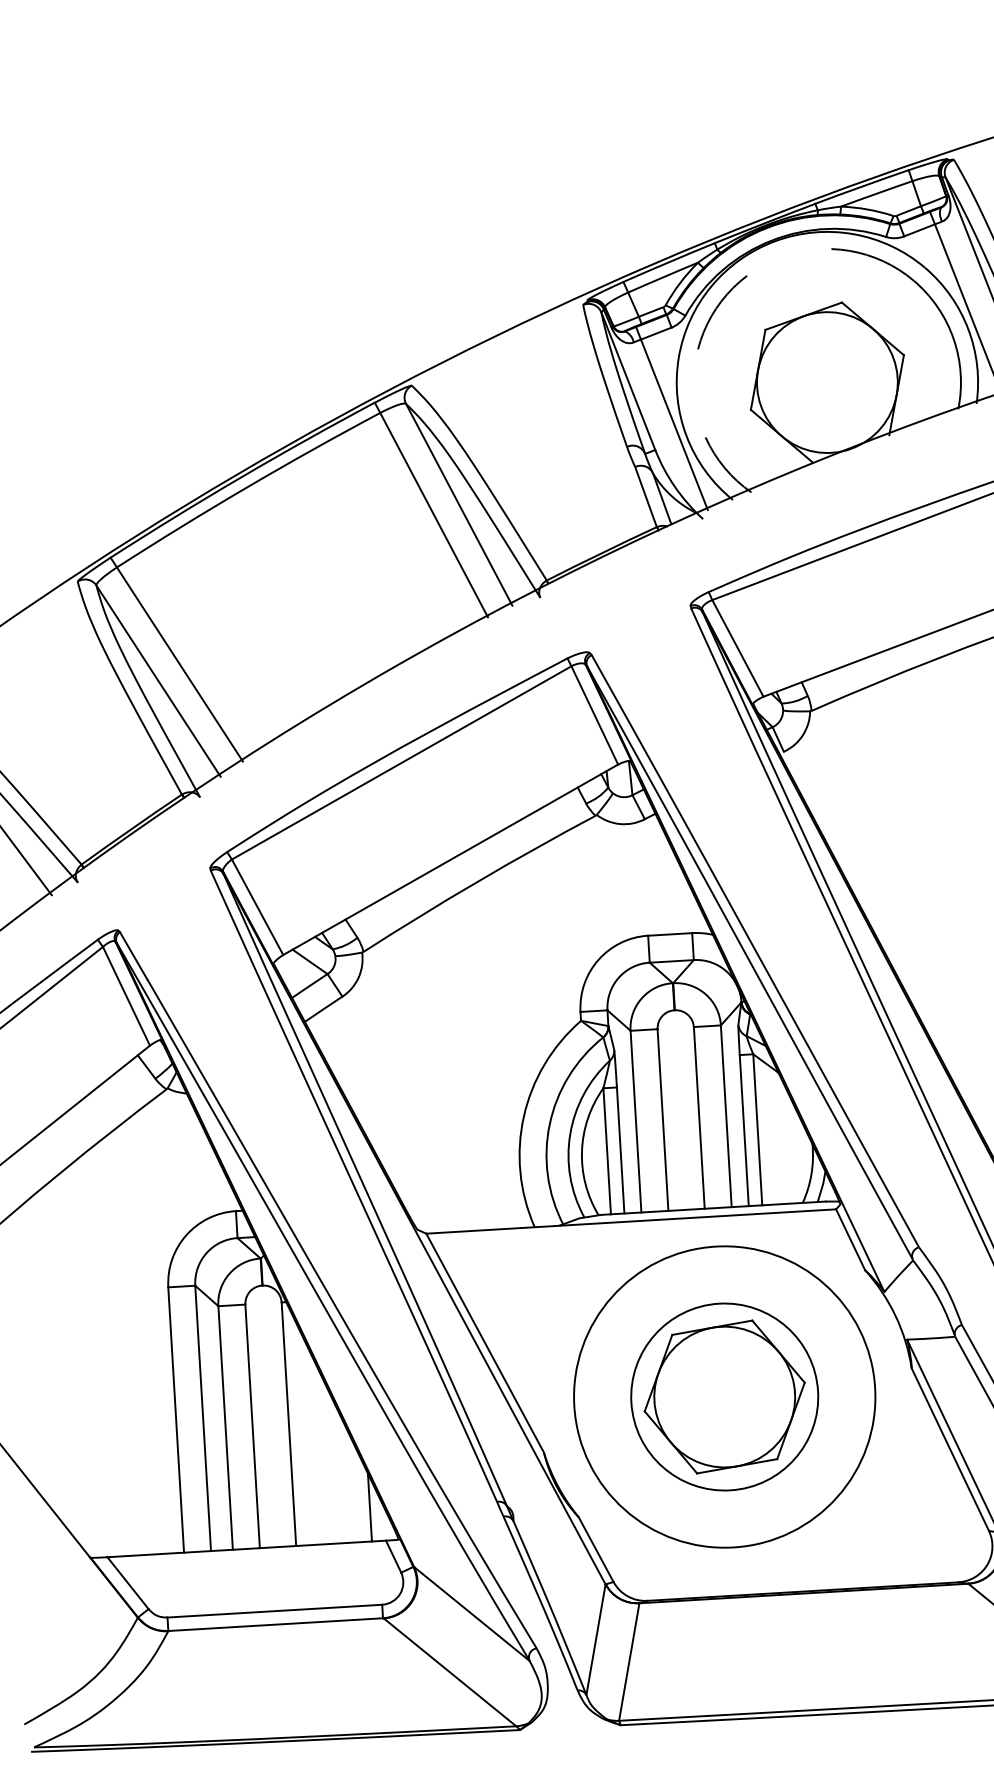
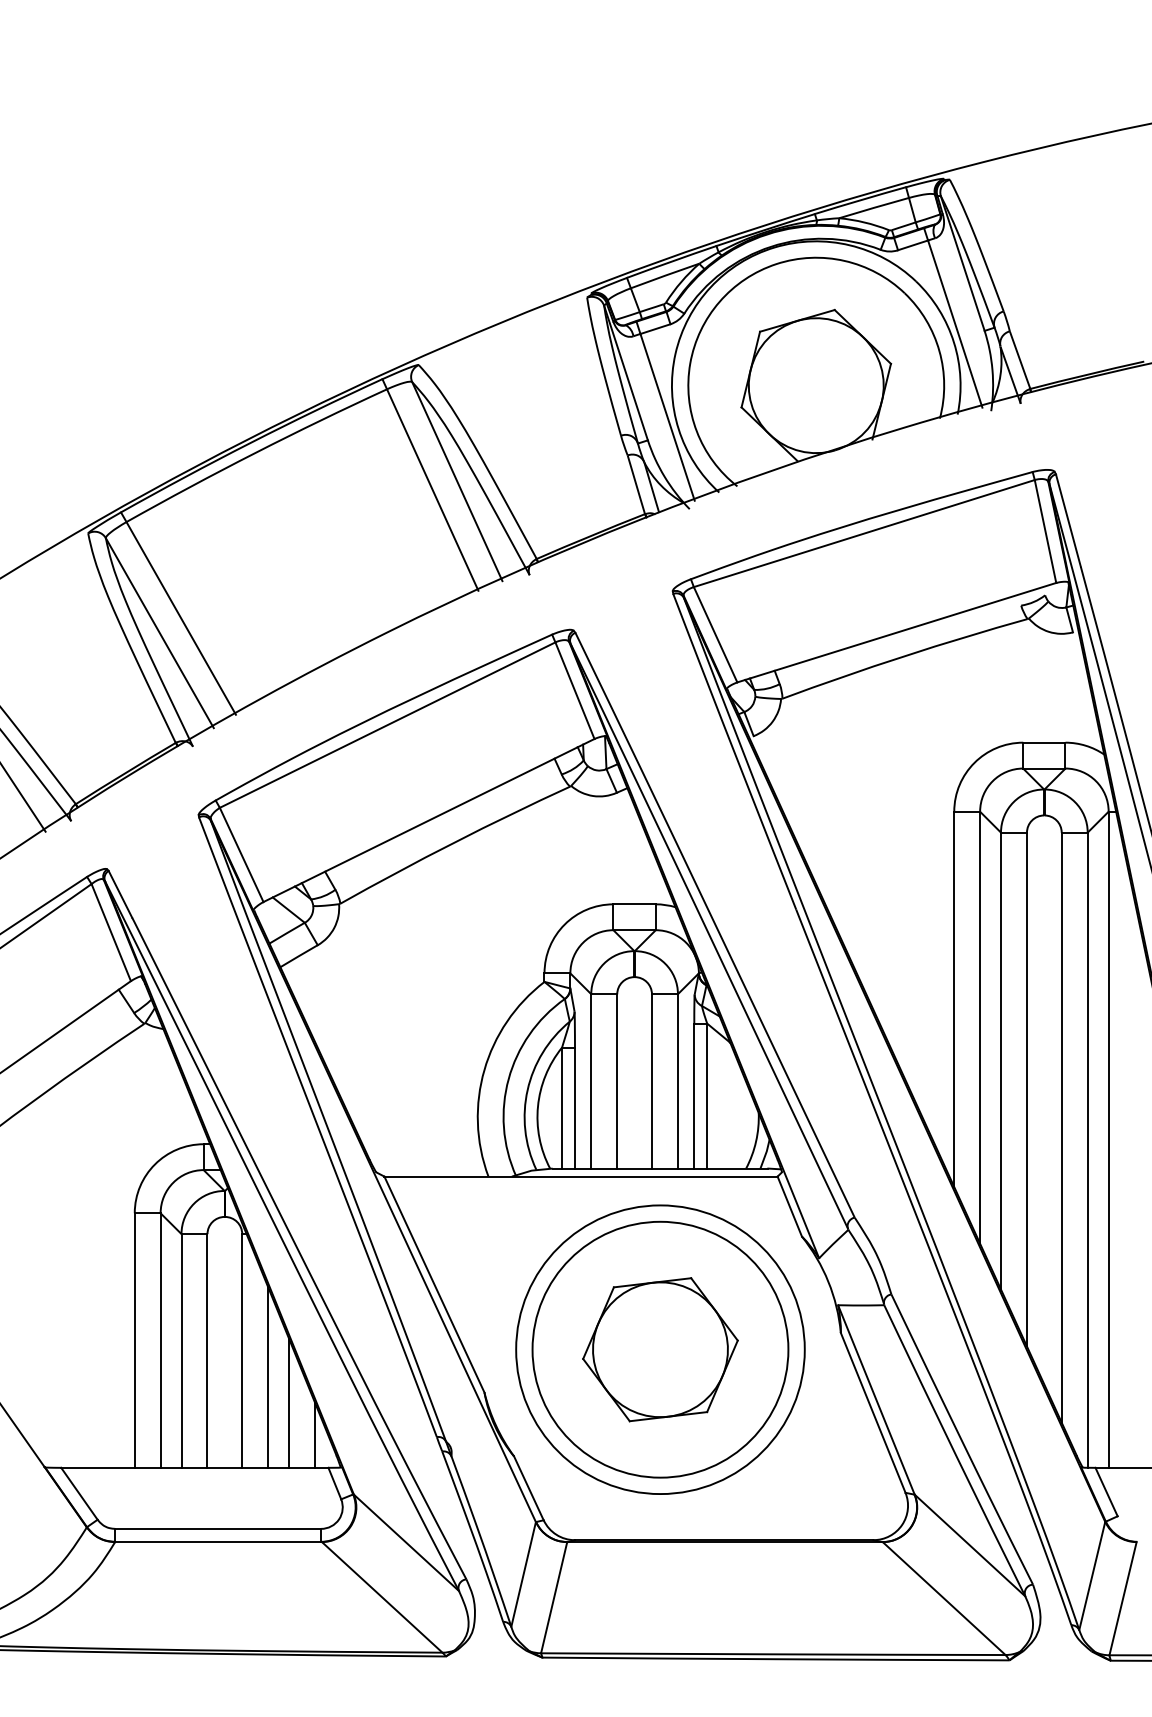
arc: (721, 300) -> (719, 301), dashed -> solid
circle: (724, 1396) -> (660, 1349), size x1.43
line: (317, 1450) -> (268, 1377), added
line: (341, 1474) -> (289, 1402), added

